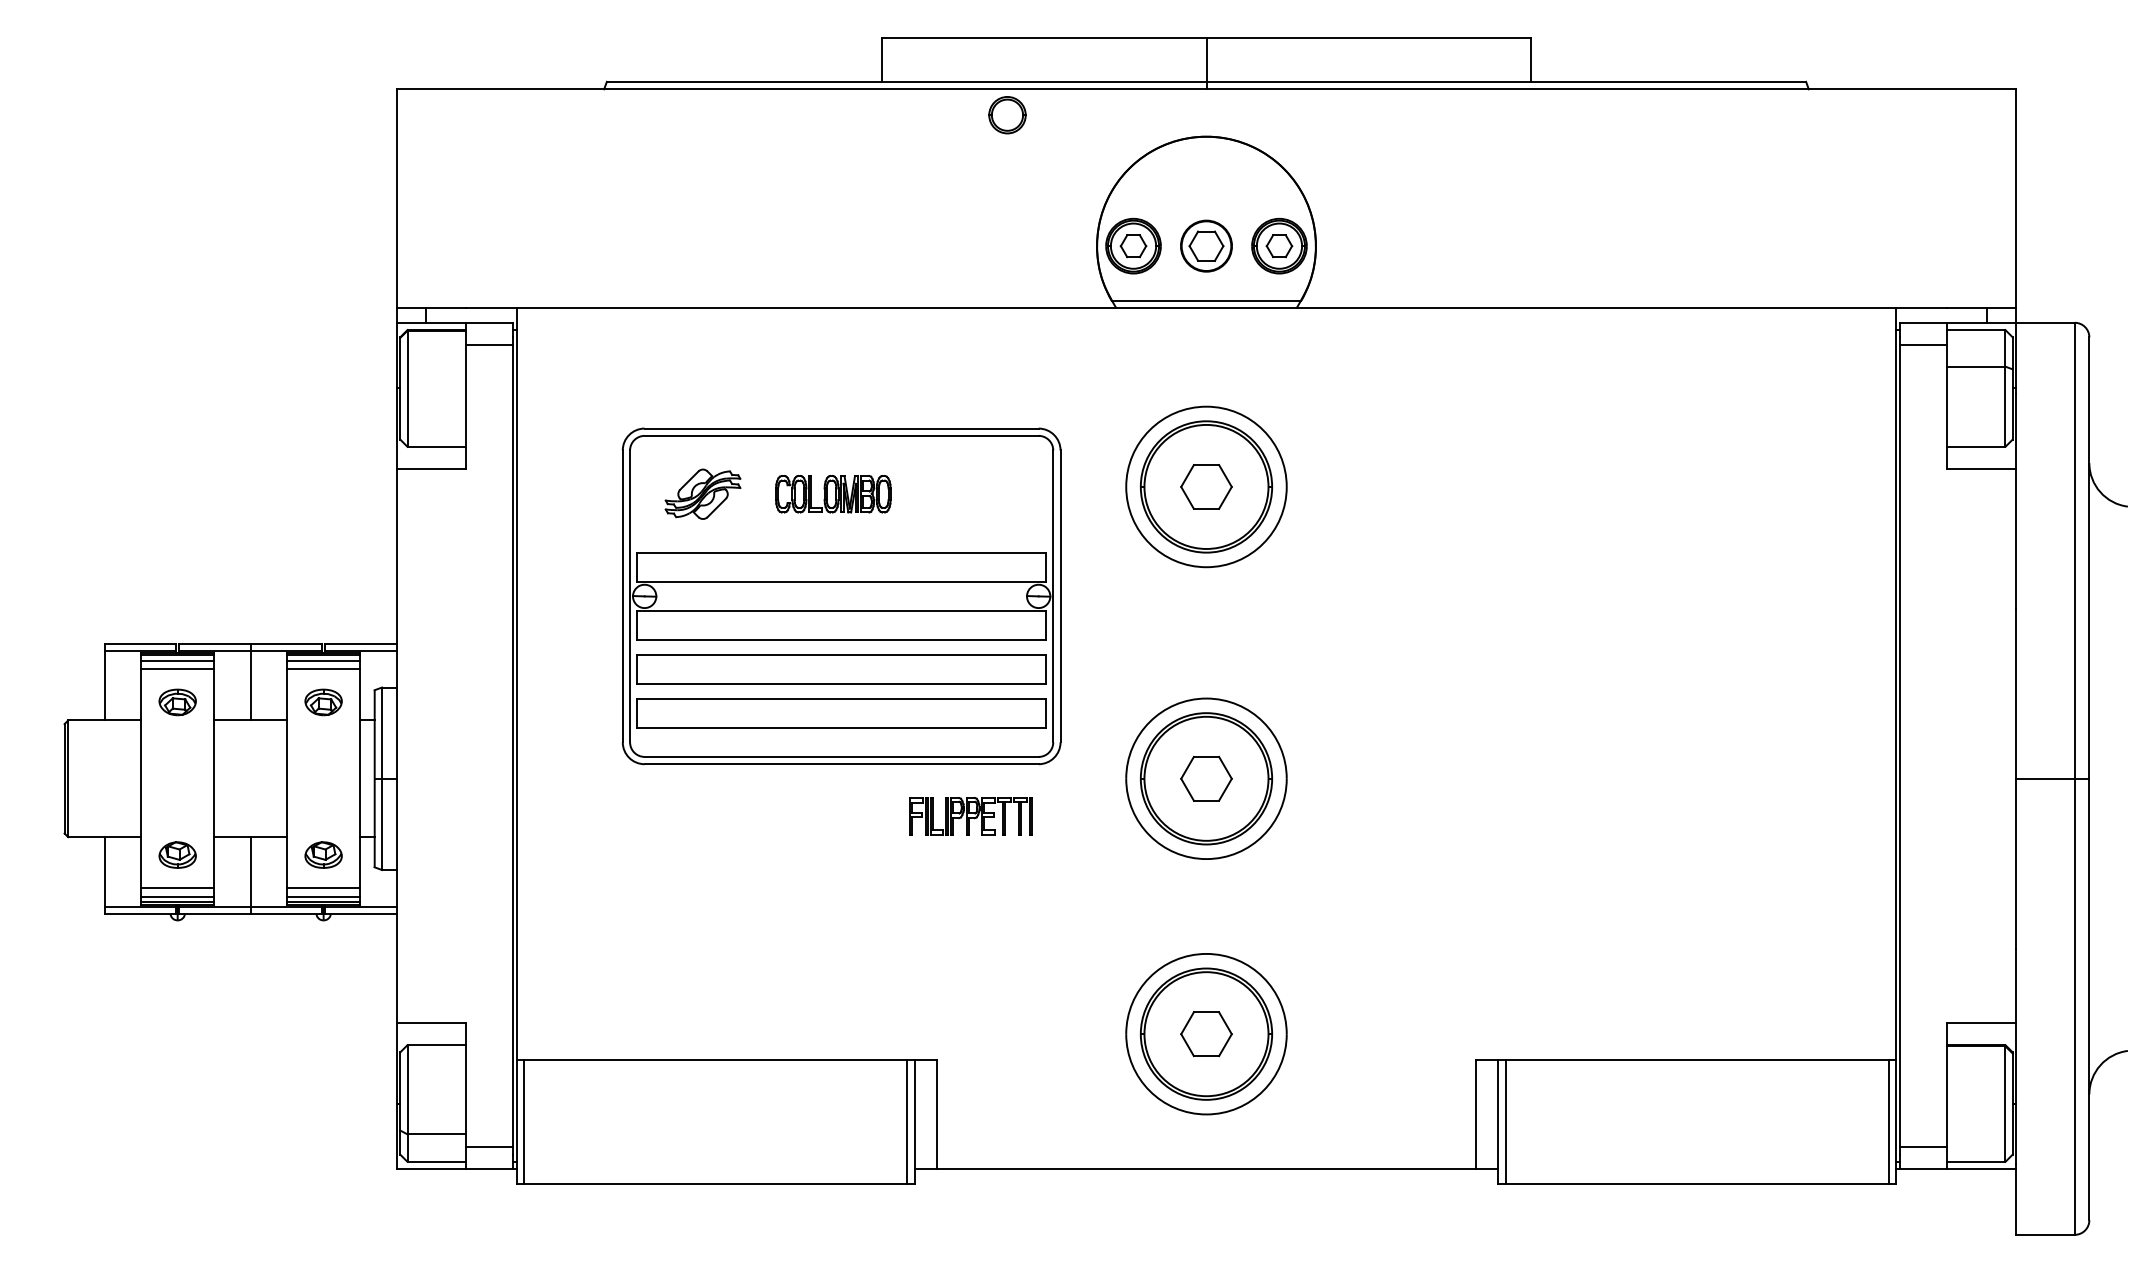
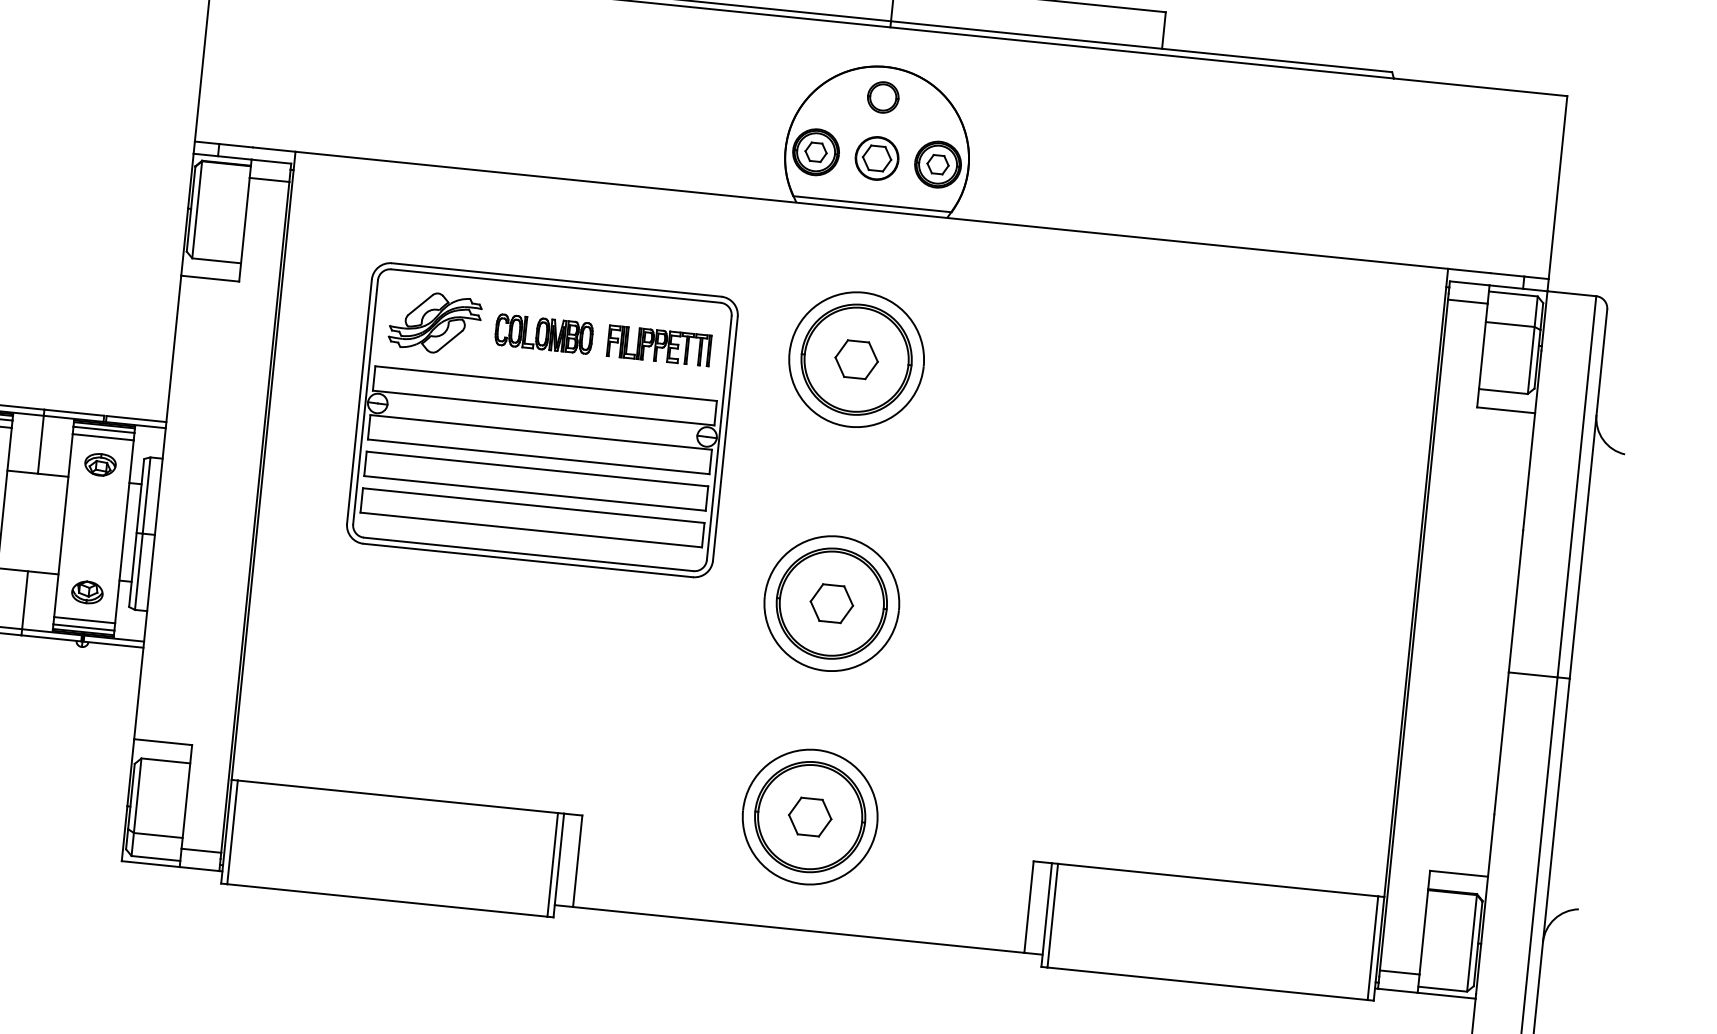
part: (1007, 115) -> (883, 97), moved
part: (702, 494) -> (434, 323), size x1.43
part: (970, 815) -> (658, 345), moved

